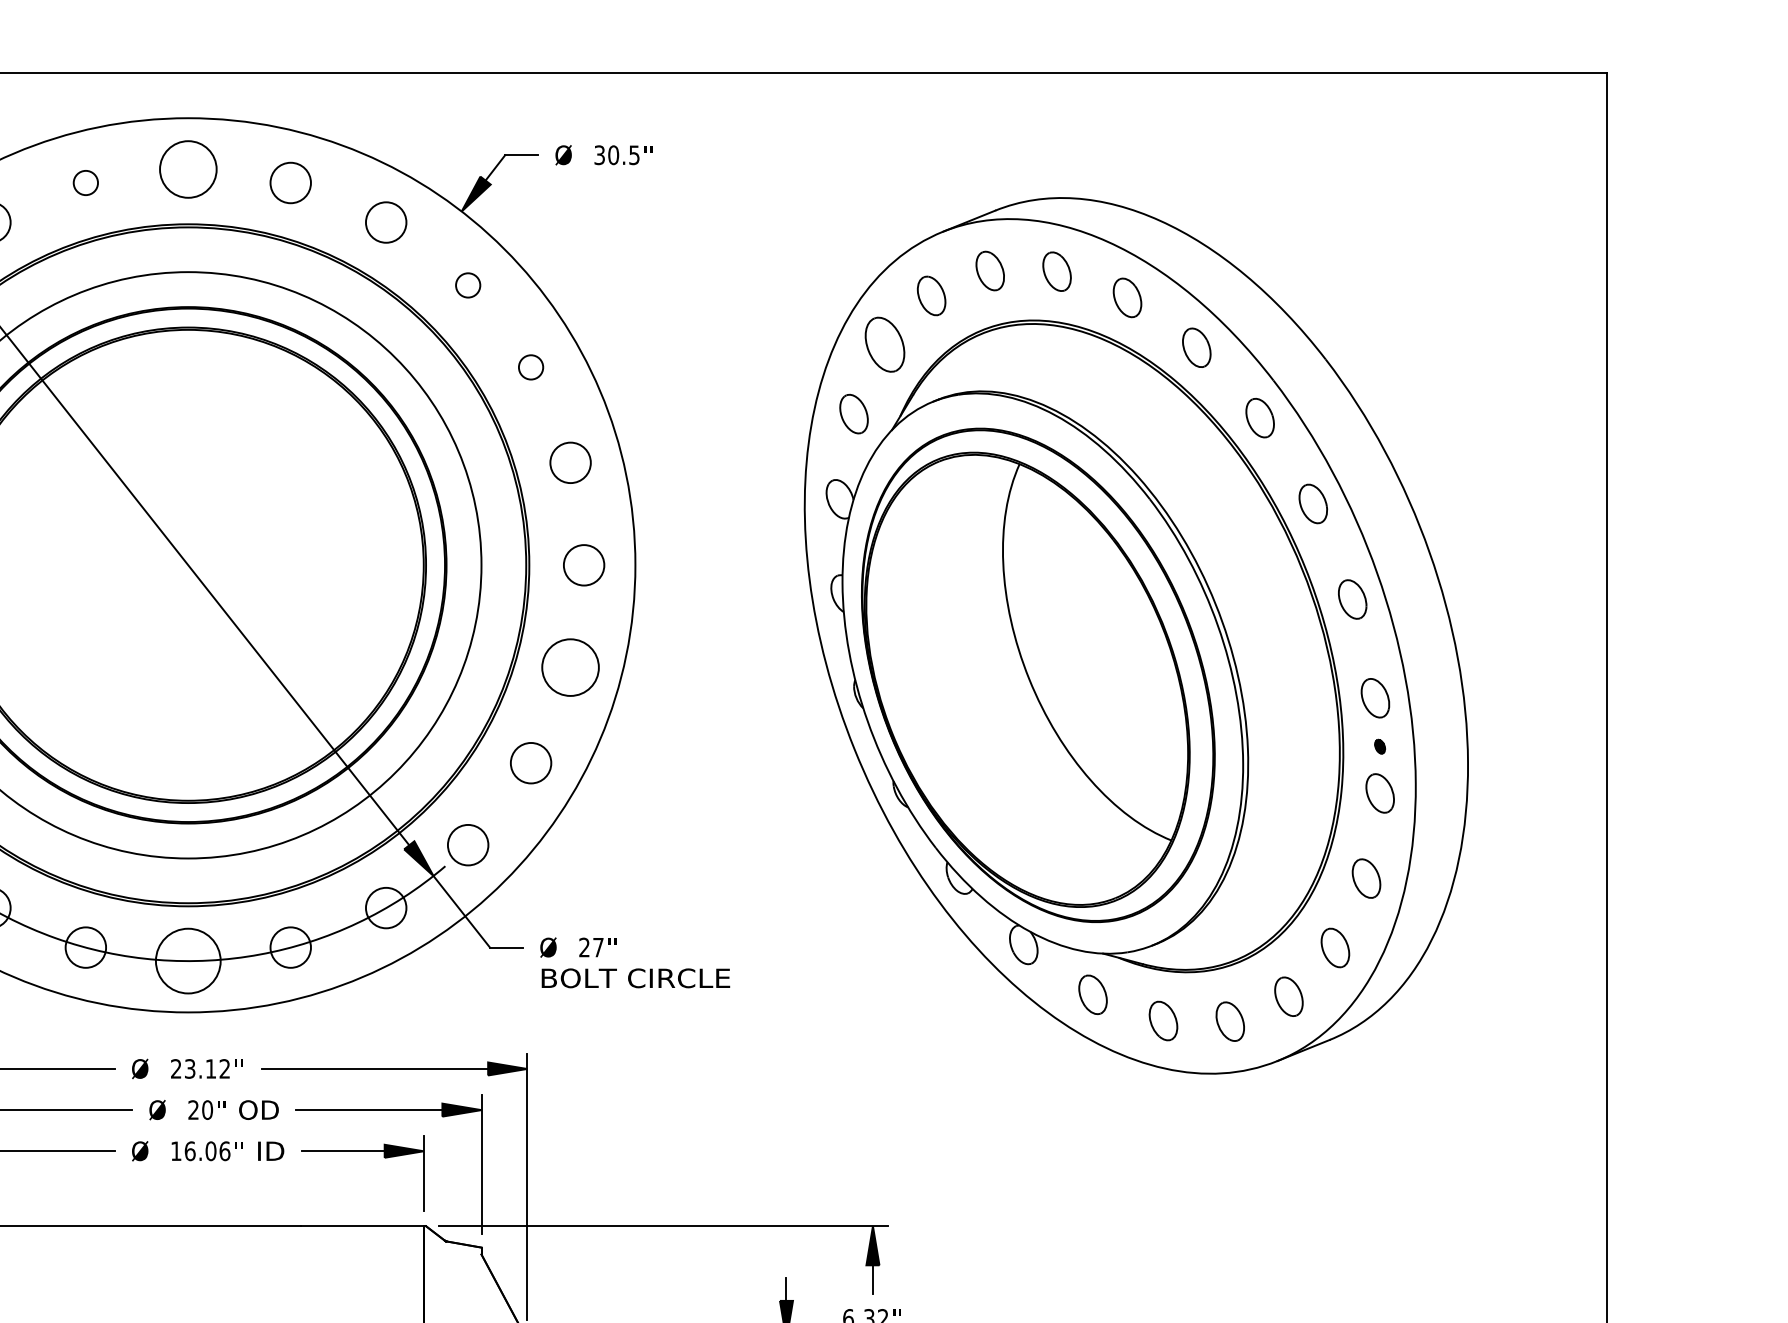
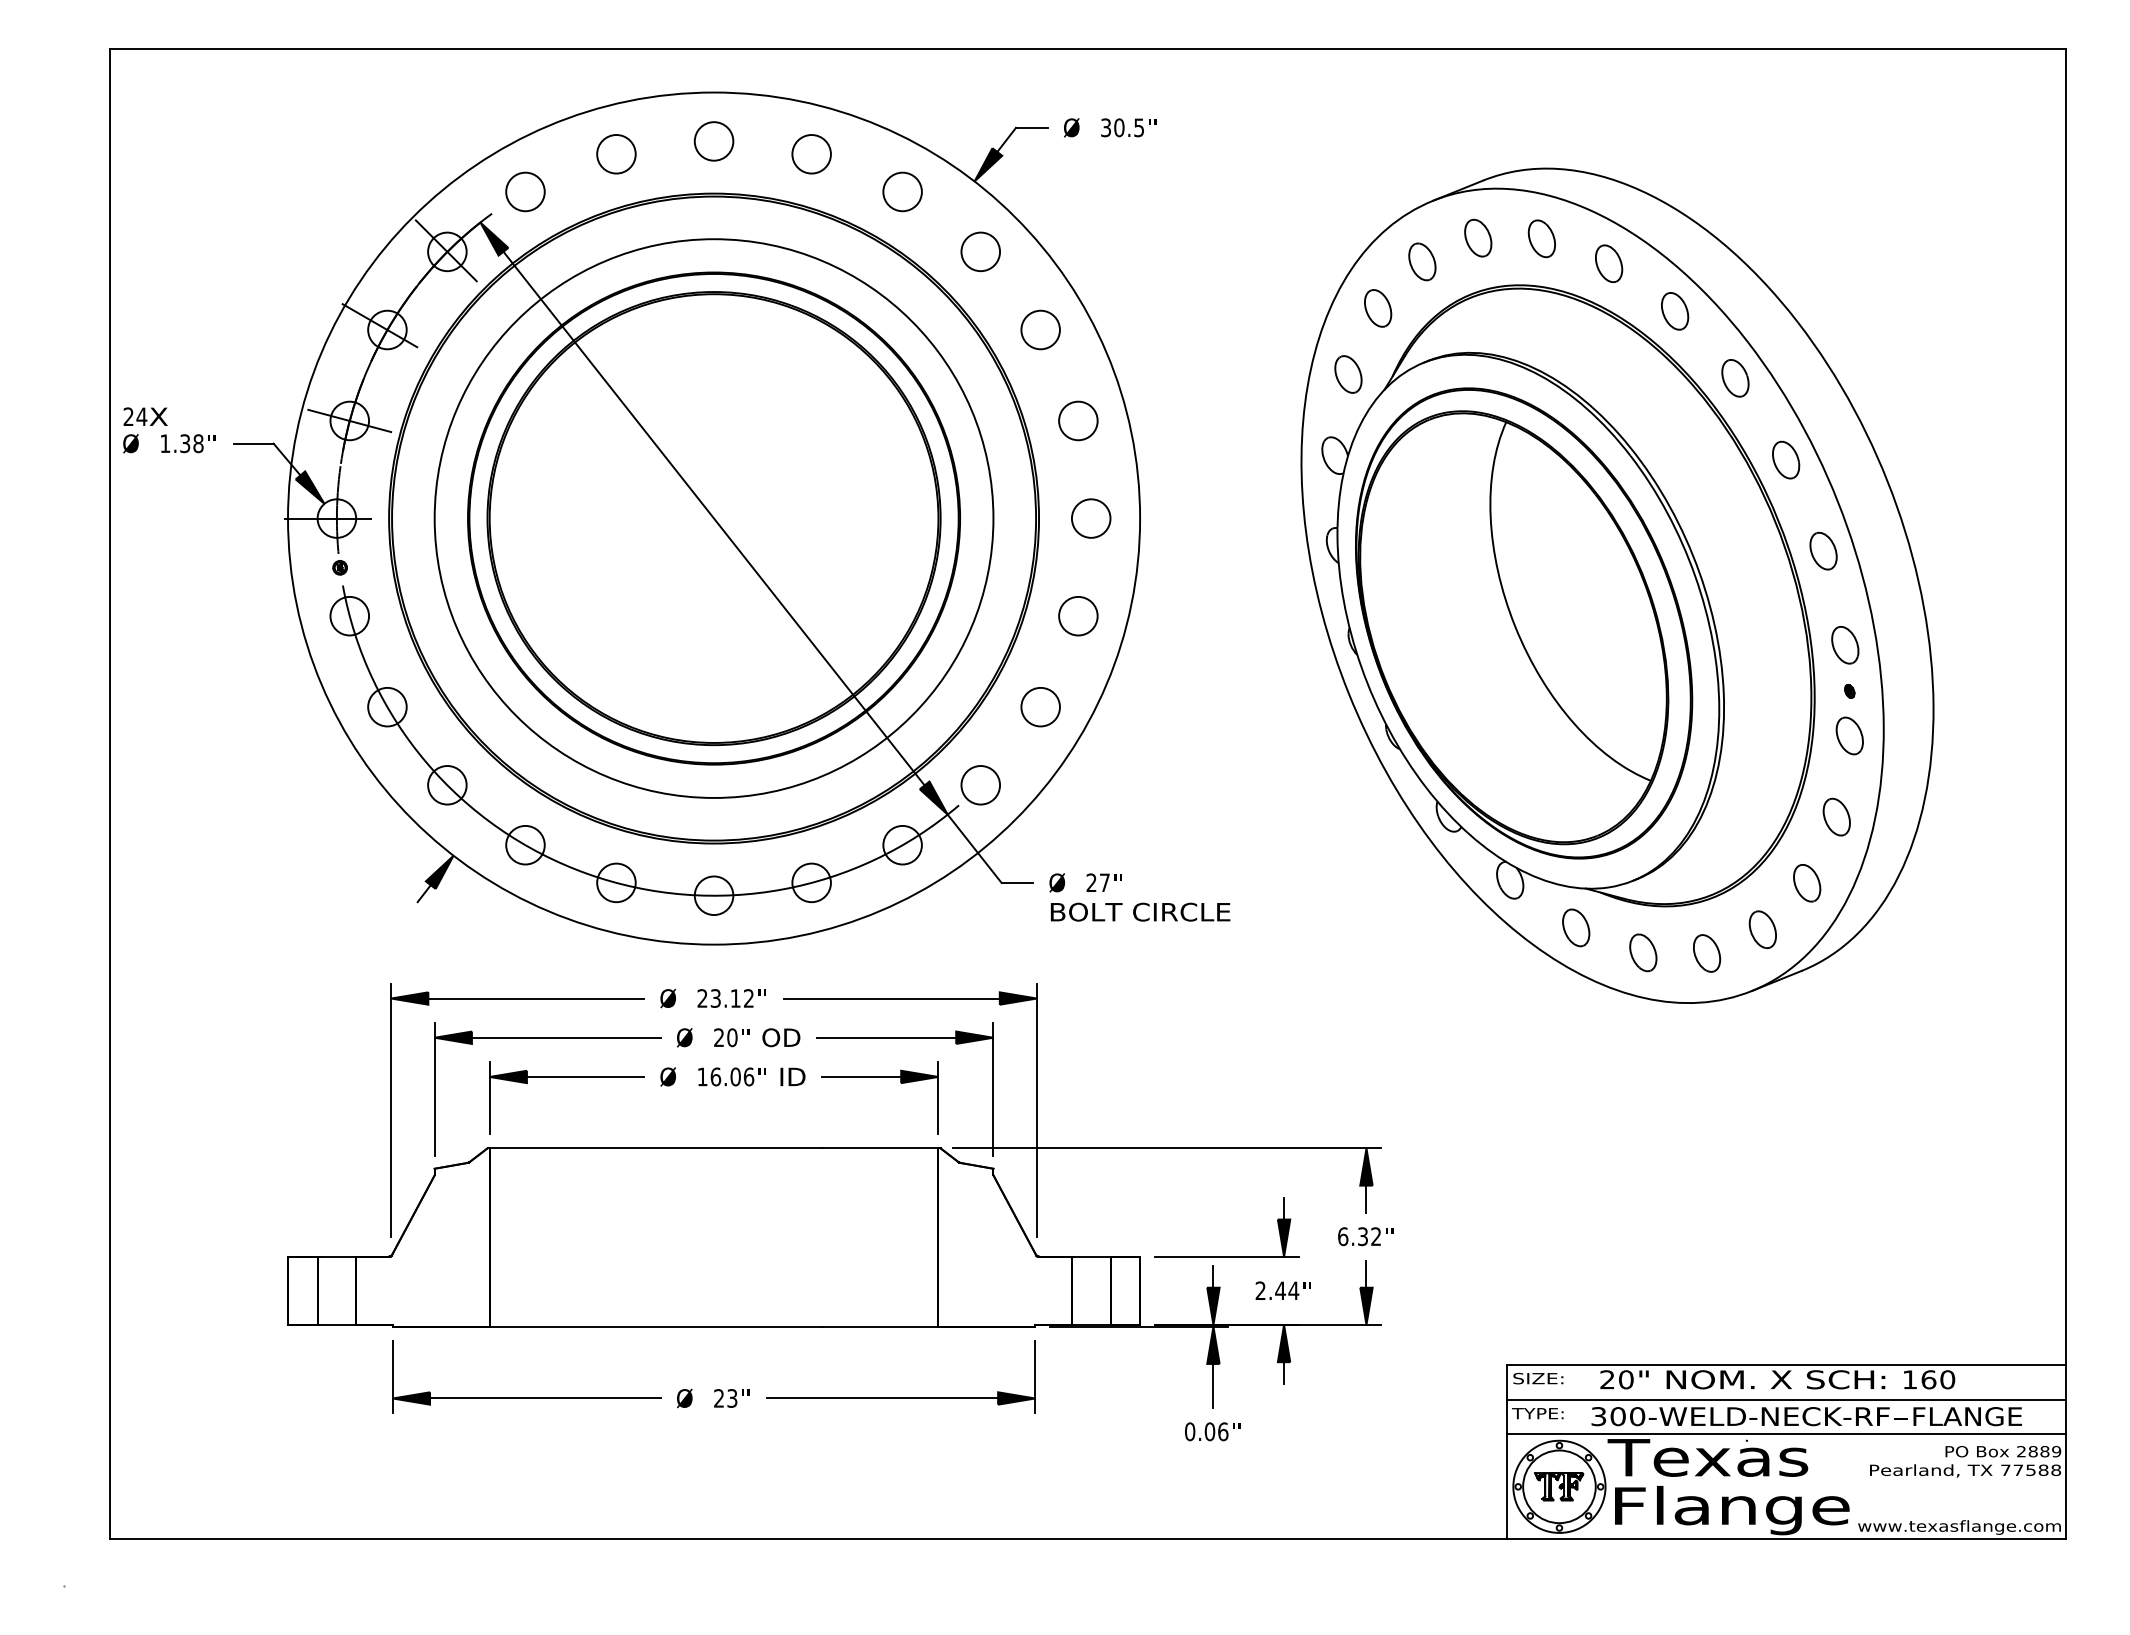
circle: (187, 169) -> (713, 141), size x0.71
circle: (85, 183) -> (616, 154), size x1.67
circle: (467, 285) -> (980, 251), size x1.67
part: (885, 344) -> (1378, 308), size x0.71
circle: (530, 366) -> (1040, 329), size x1.67
circle: (570, 668) -> (1078, 616), size x0.71
circle: (187, 960) -> (713, 895), size x0.62

